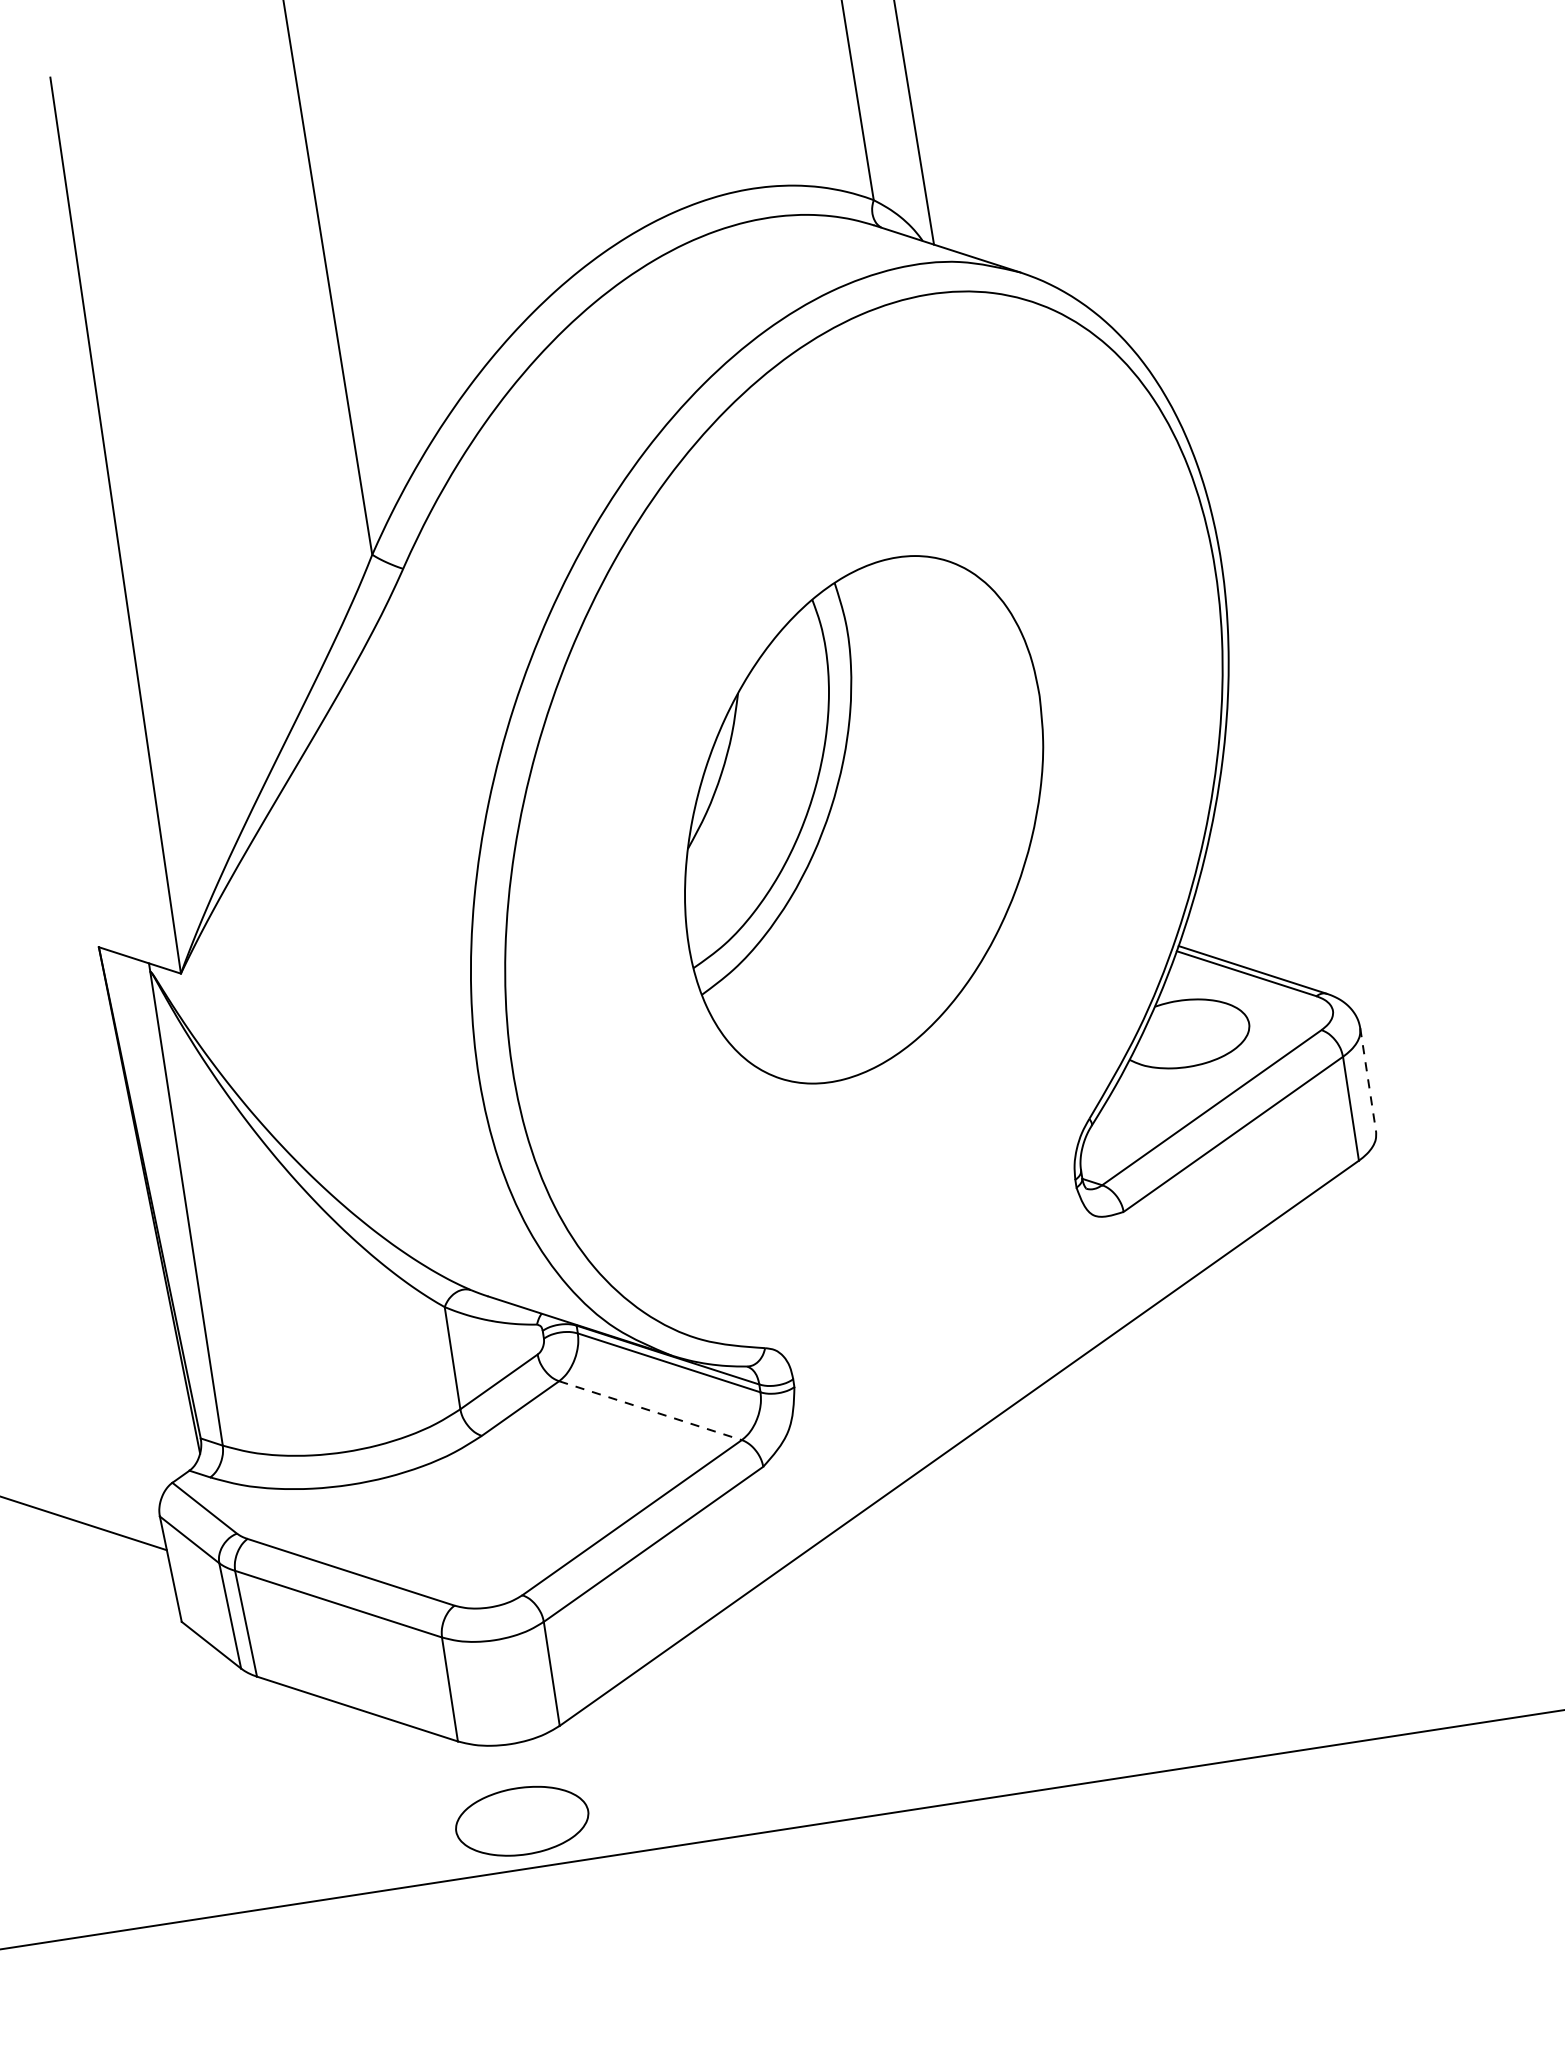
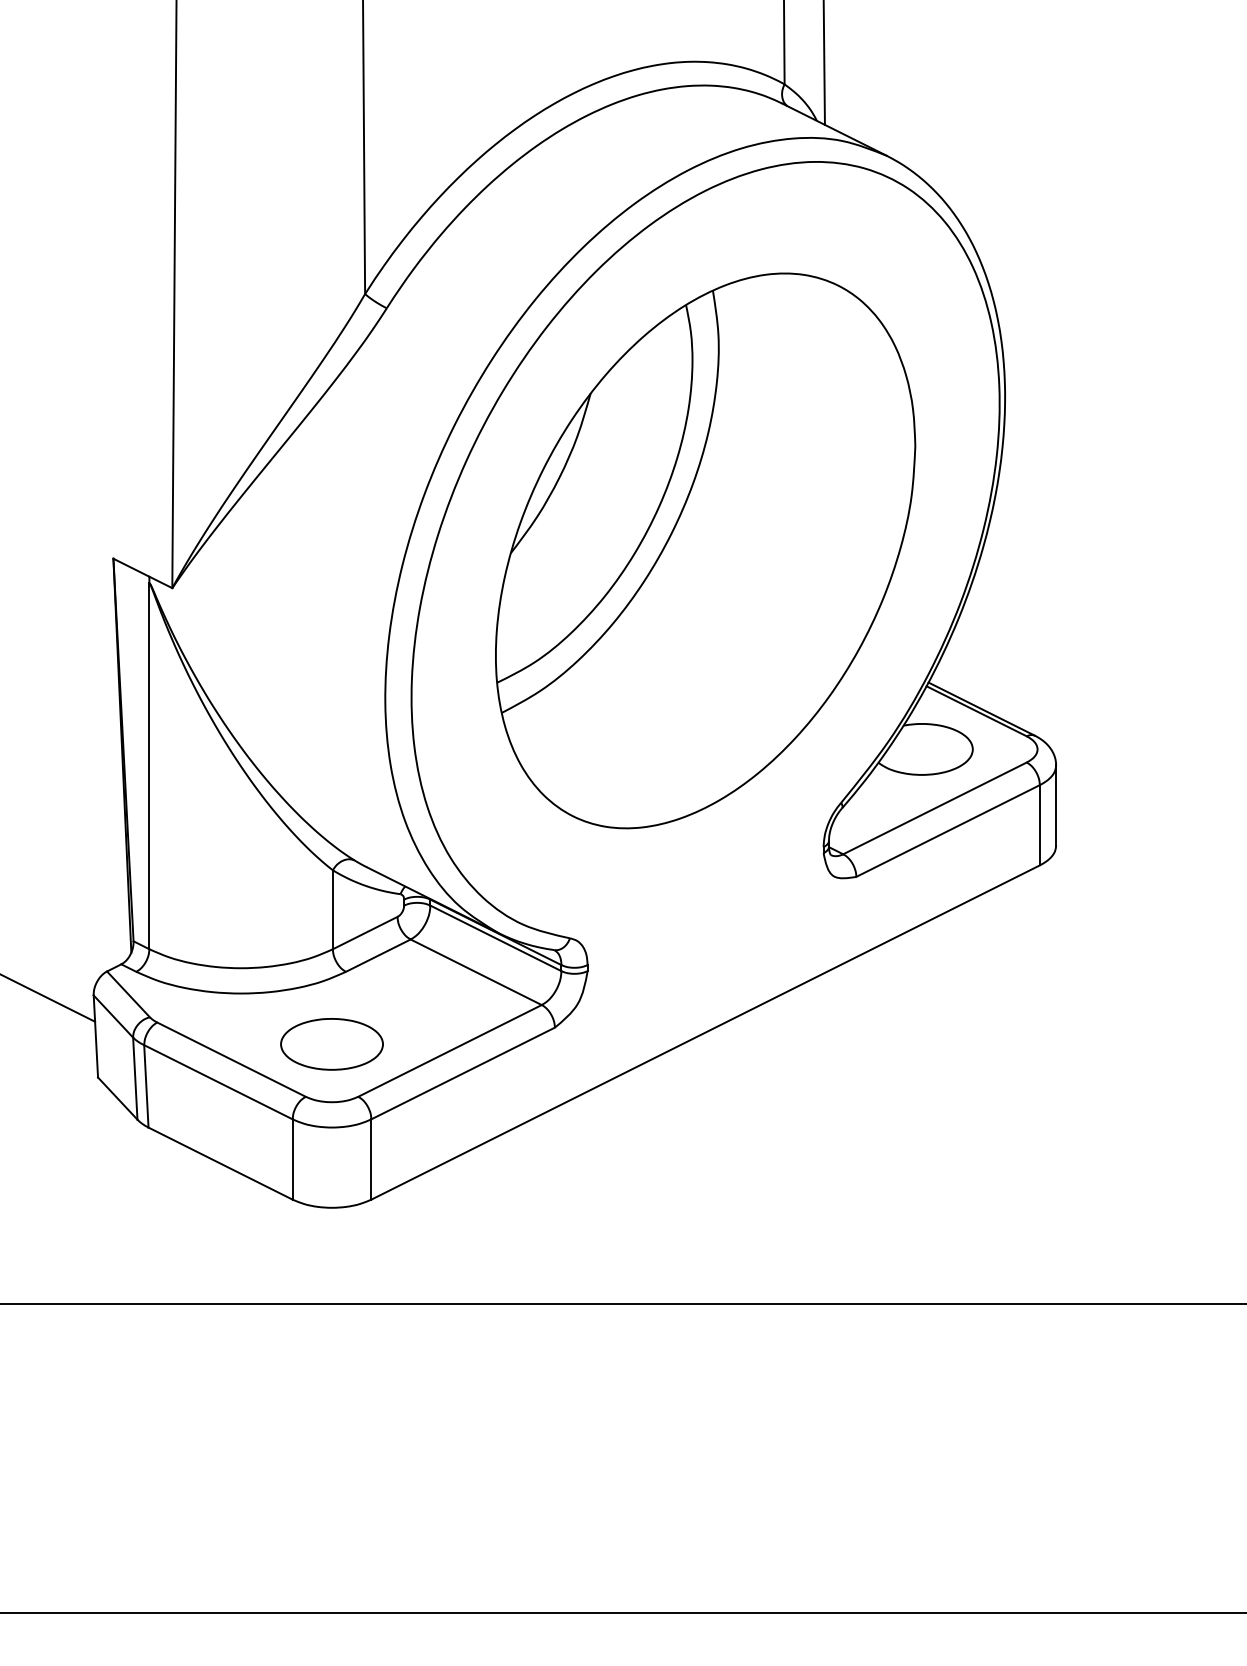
part: (863, 819) -> (705, 550), size x1.43
line: (1368, 1081) -> (1056, 806), dashed -> solid
line: (650, 1410) -> (476, 972), dashed -> solid
part: (521, 1821) -> (331, 1044), moved

